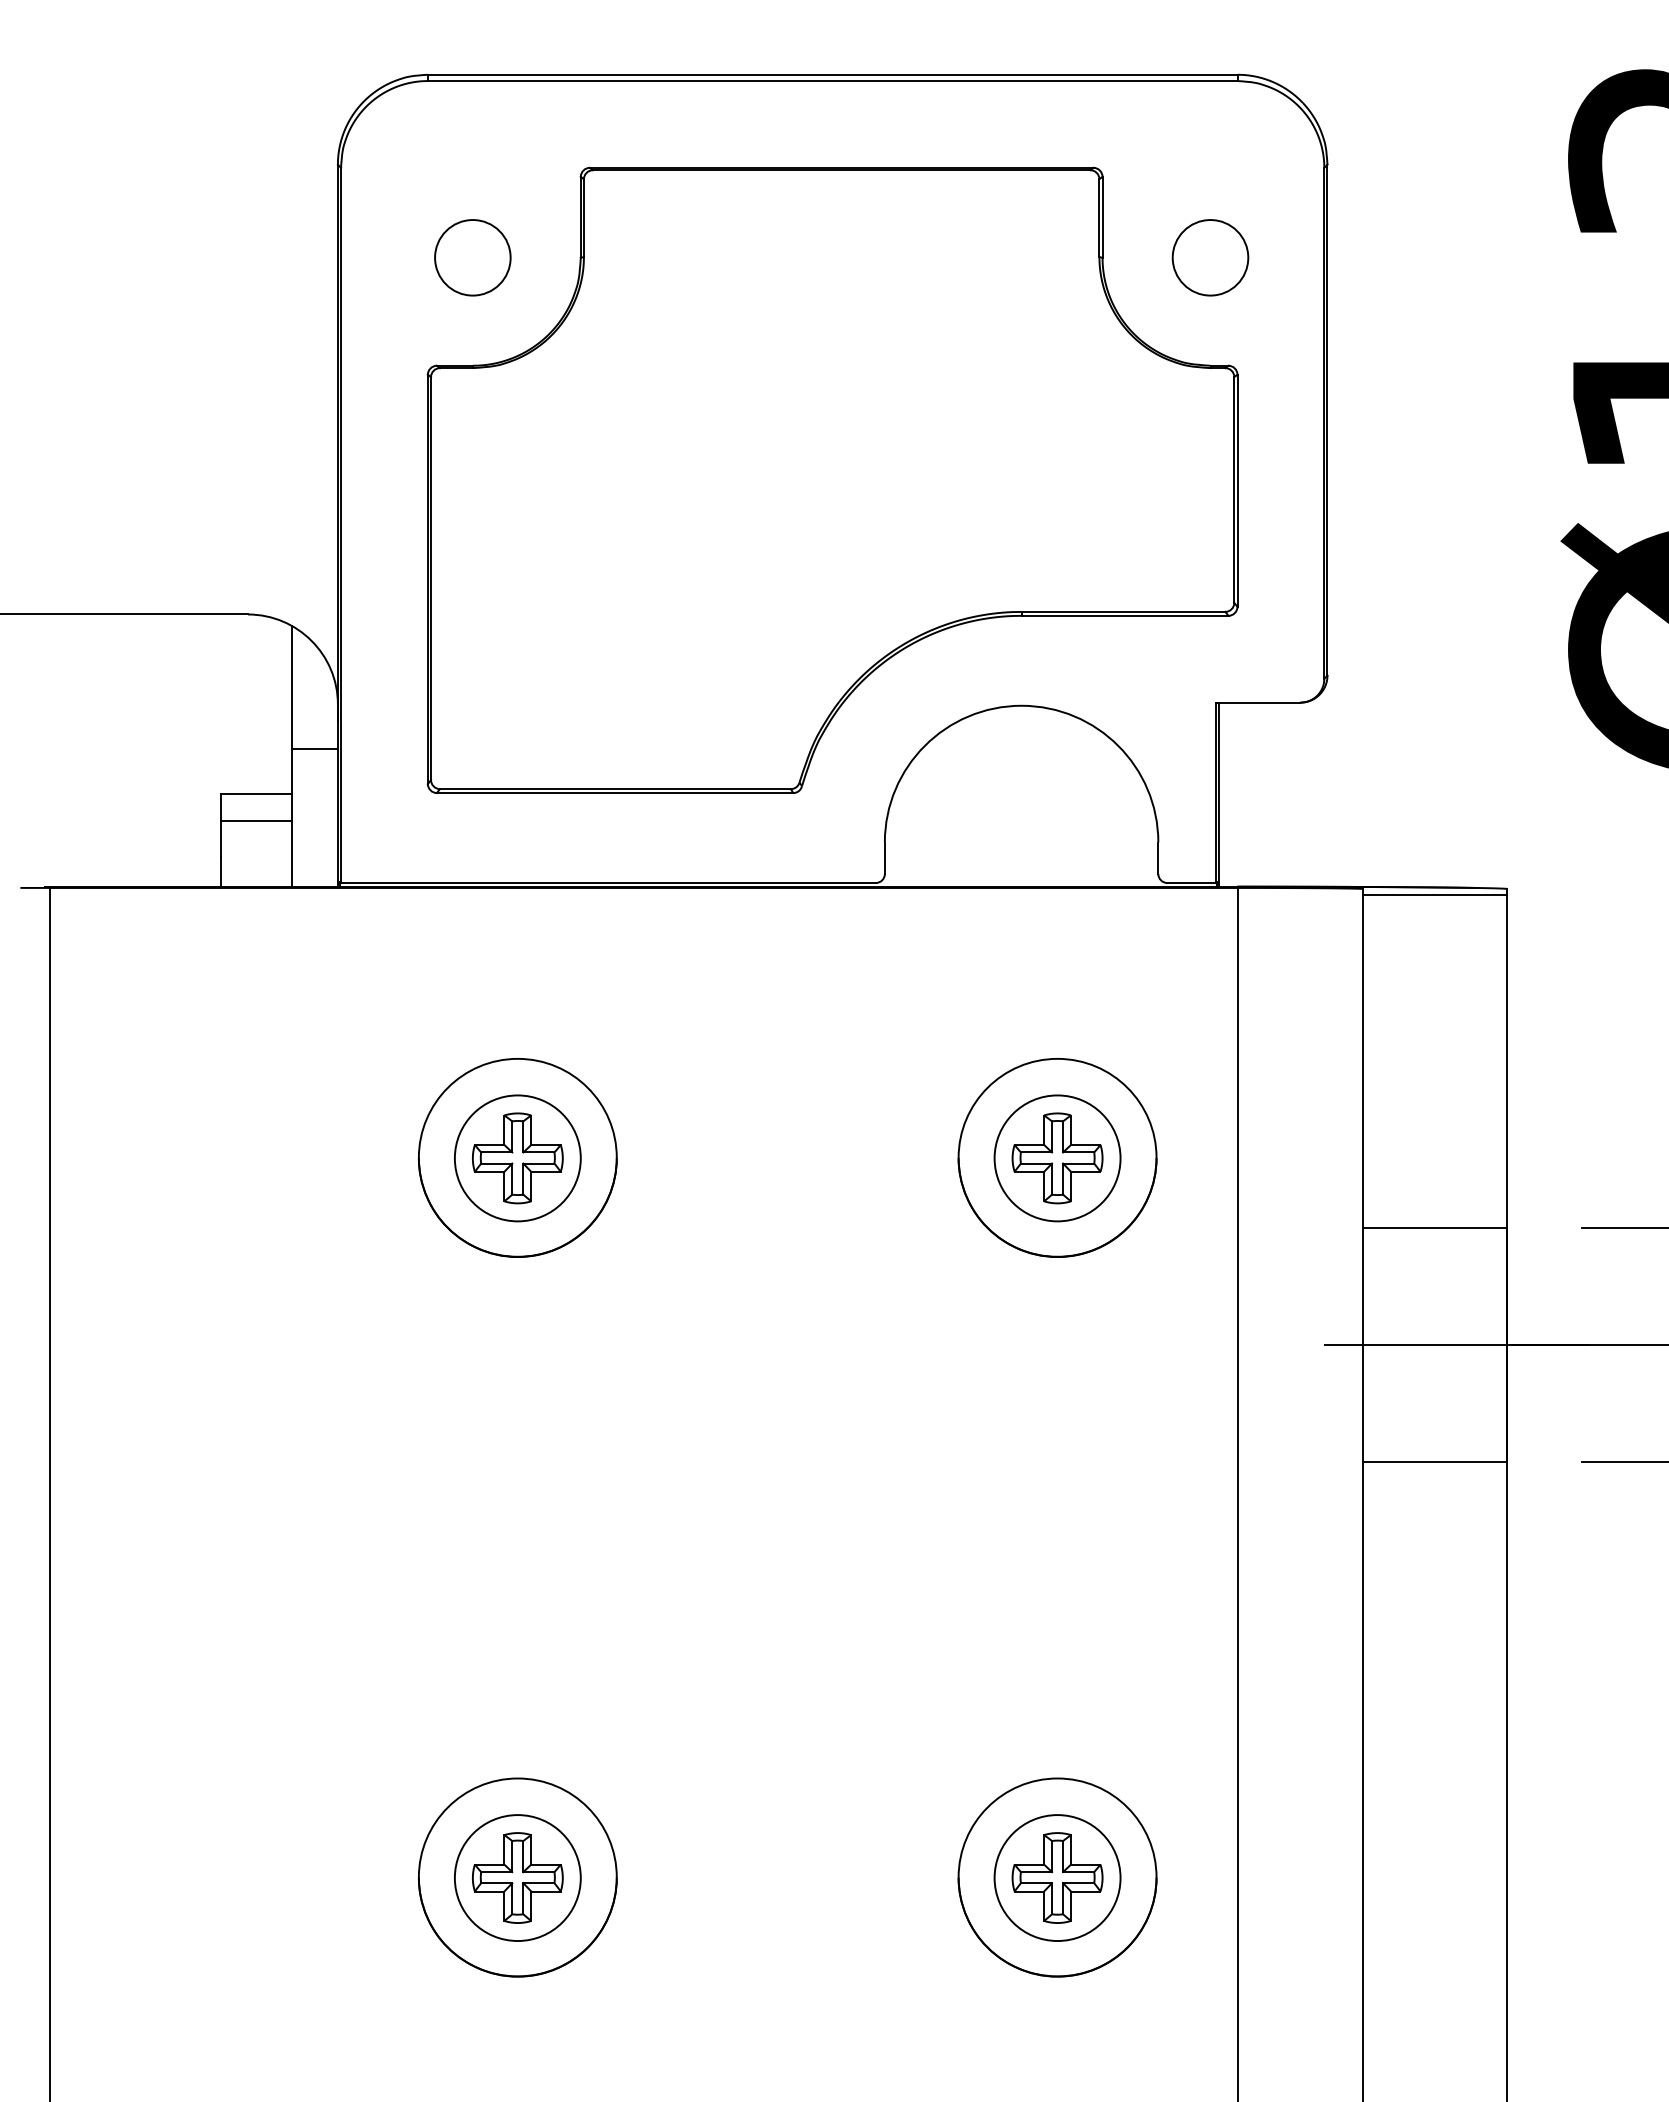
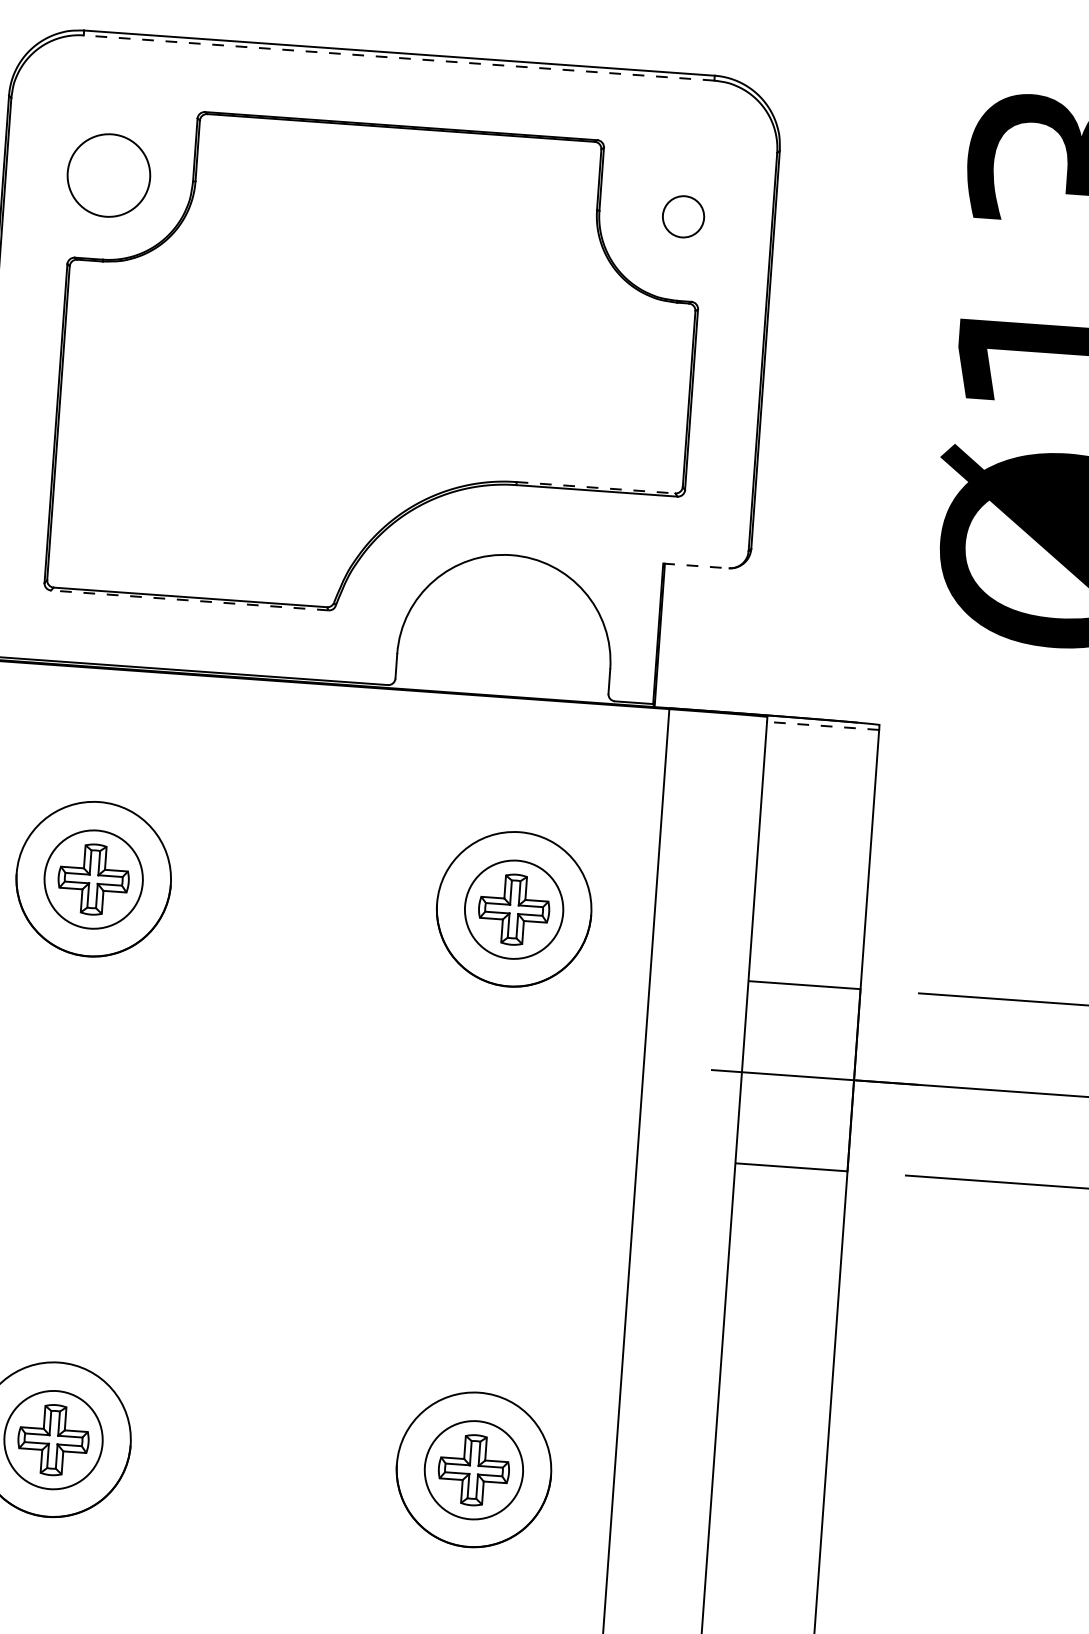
line: (832, 81) -> (398, 58), solid -> dashed
part: (472, 257) -> (108, 175), size x1.4
part: (1210, 257) -> (683, 216), size x0.7
line: (1123, 611) -> (596, 487), solid -> dashed
line: (1258, 702) -> (696, 565), solid -> dashed
line: (614, 793) -> (189, 600), solid -> dashed
line: (1435, 895) -> (823, 726), solid -> dashed

